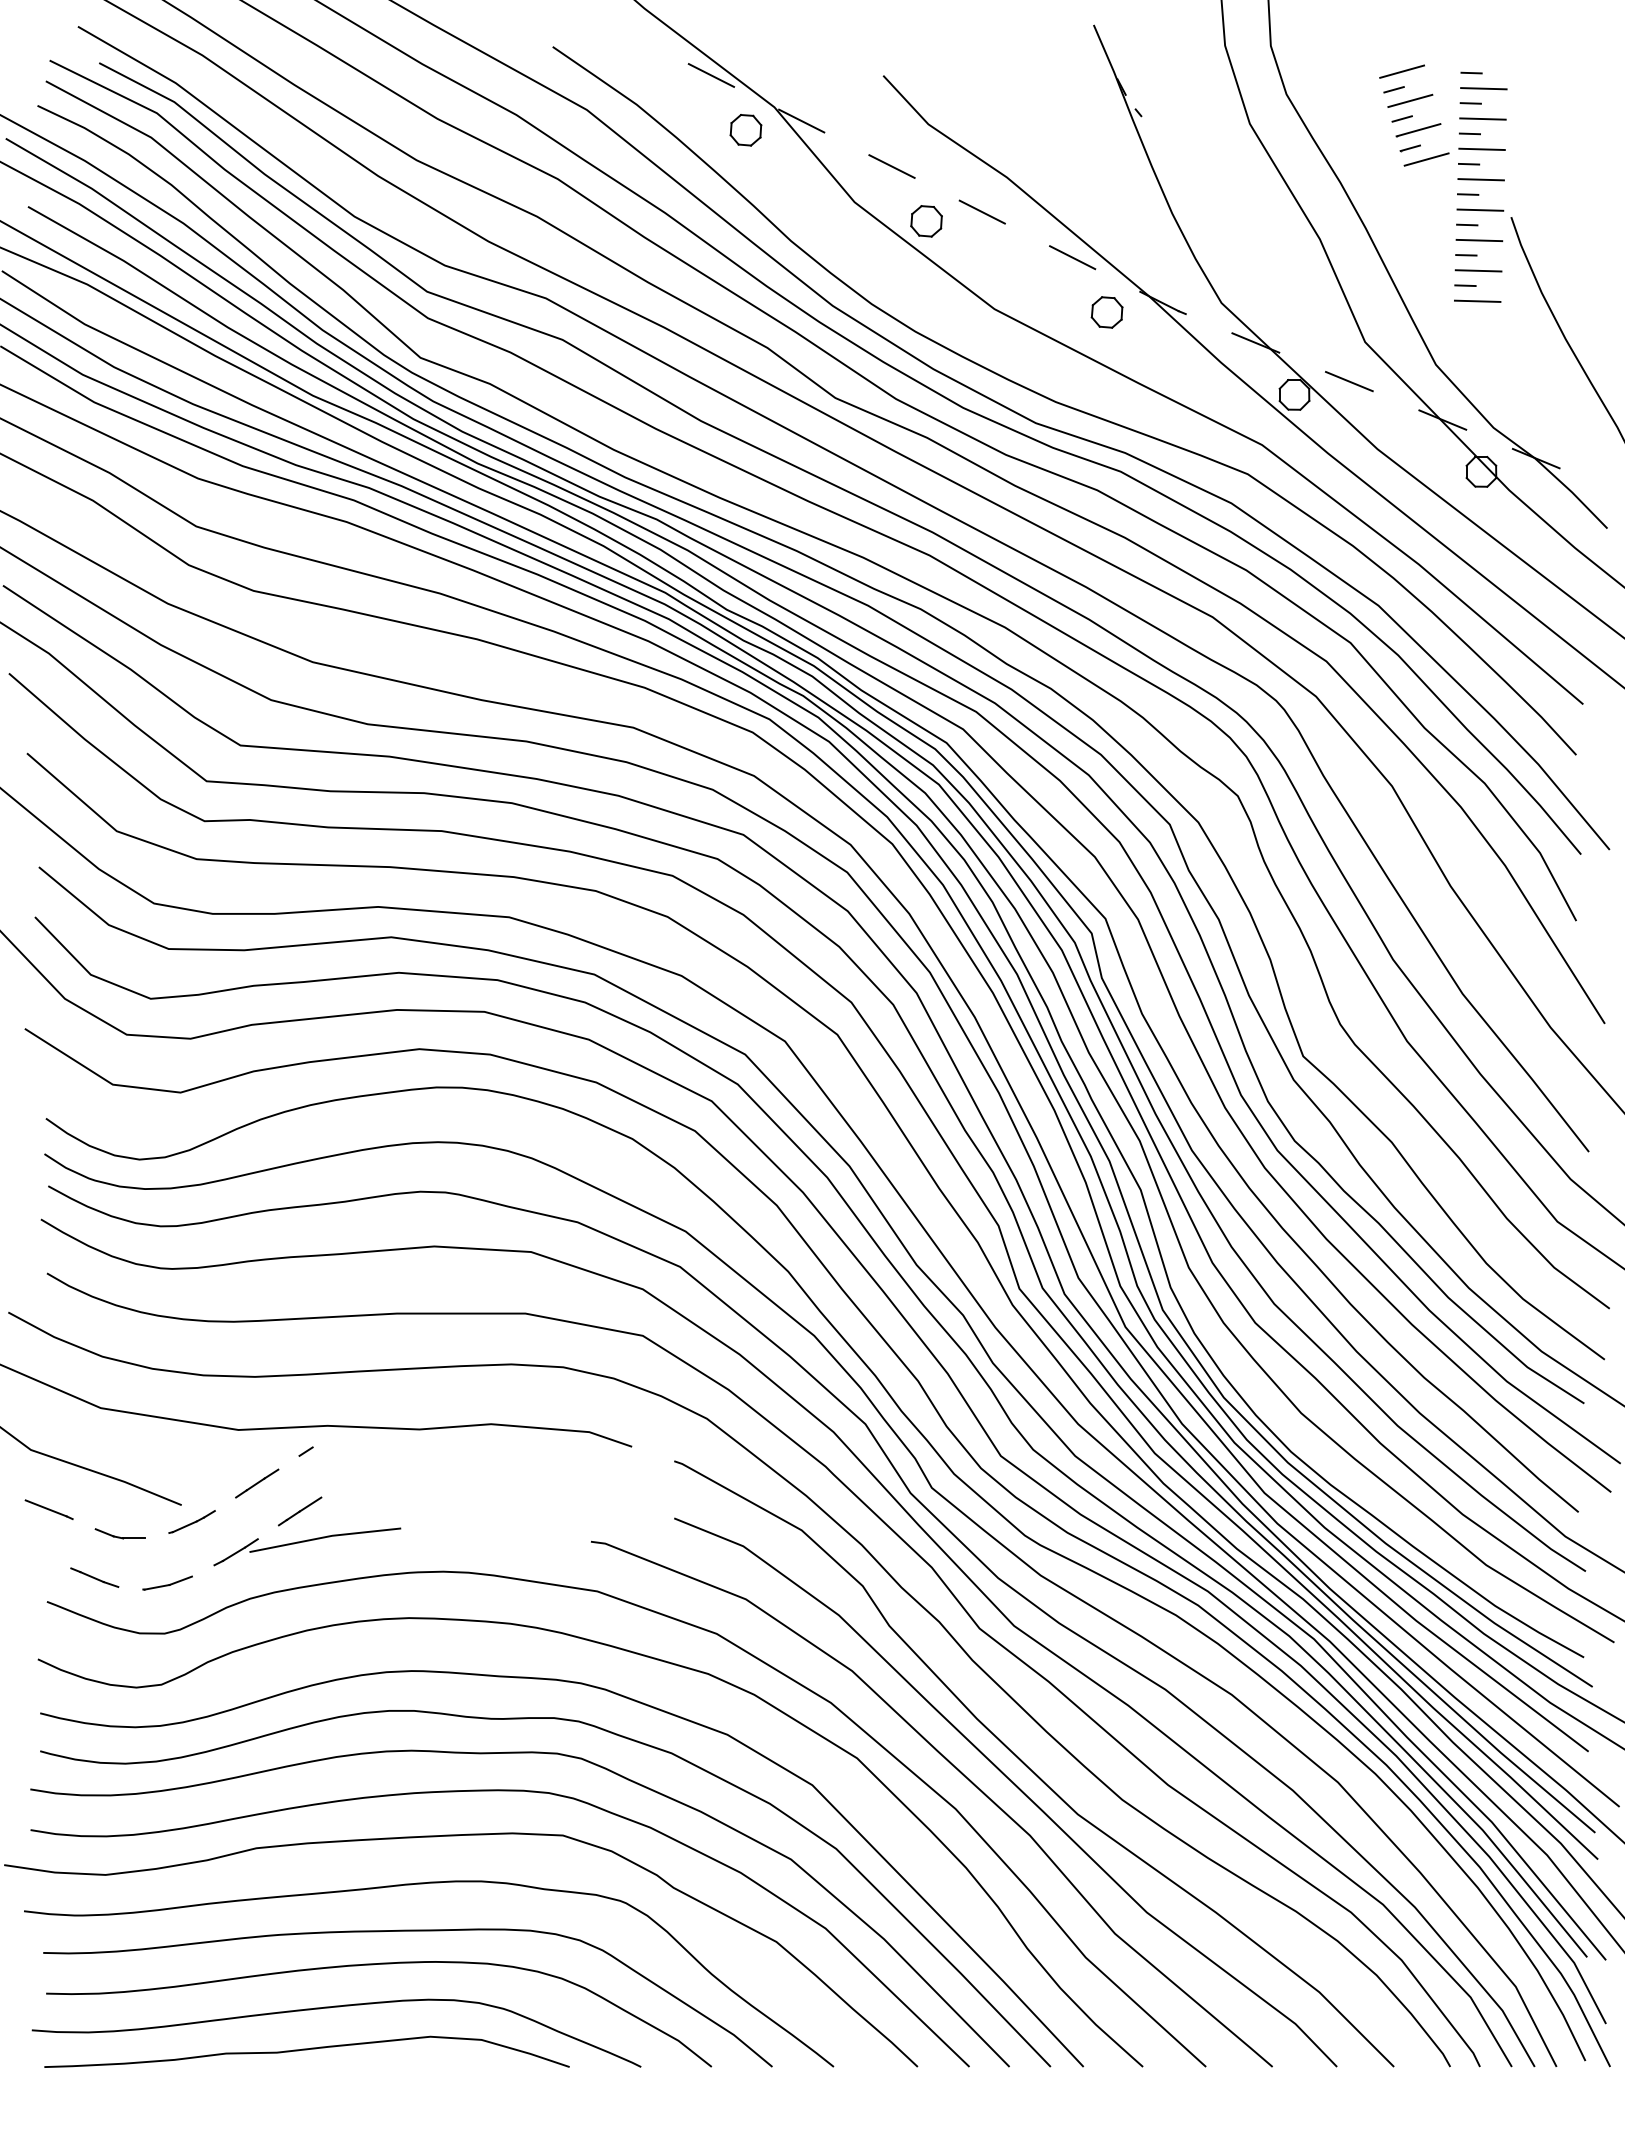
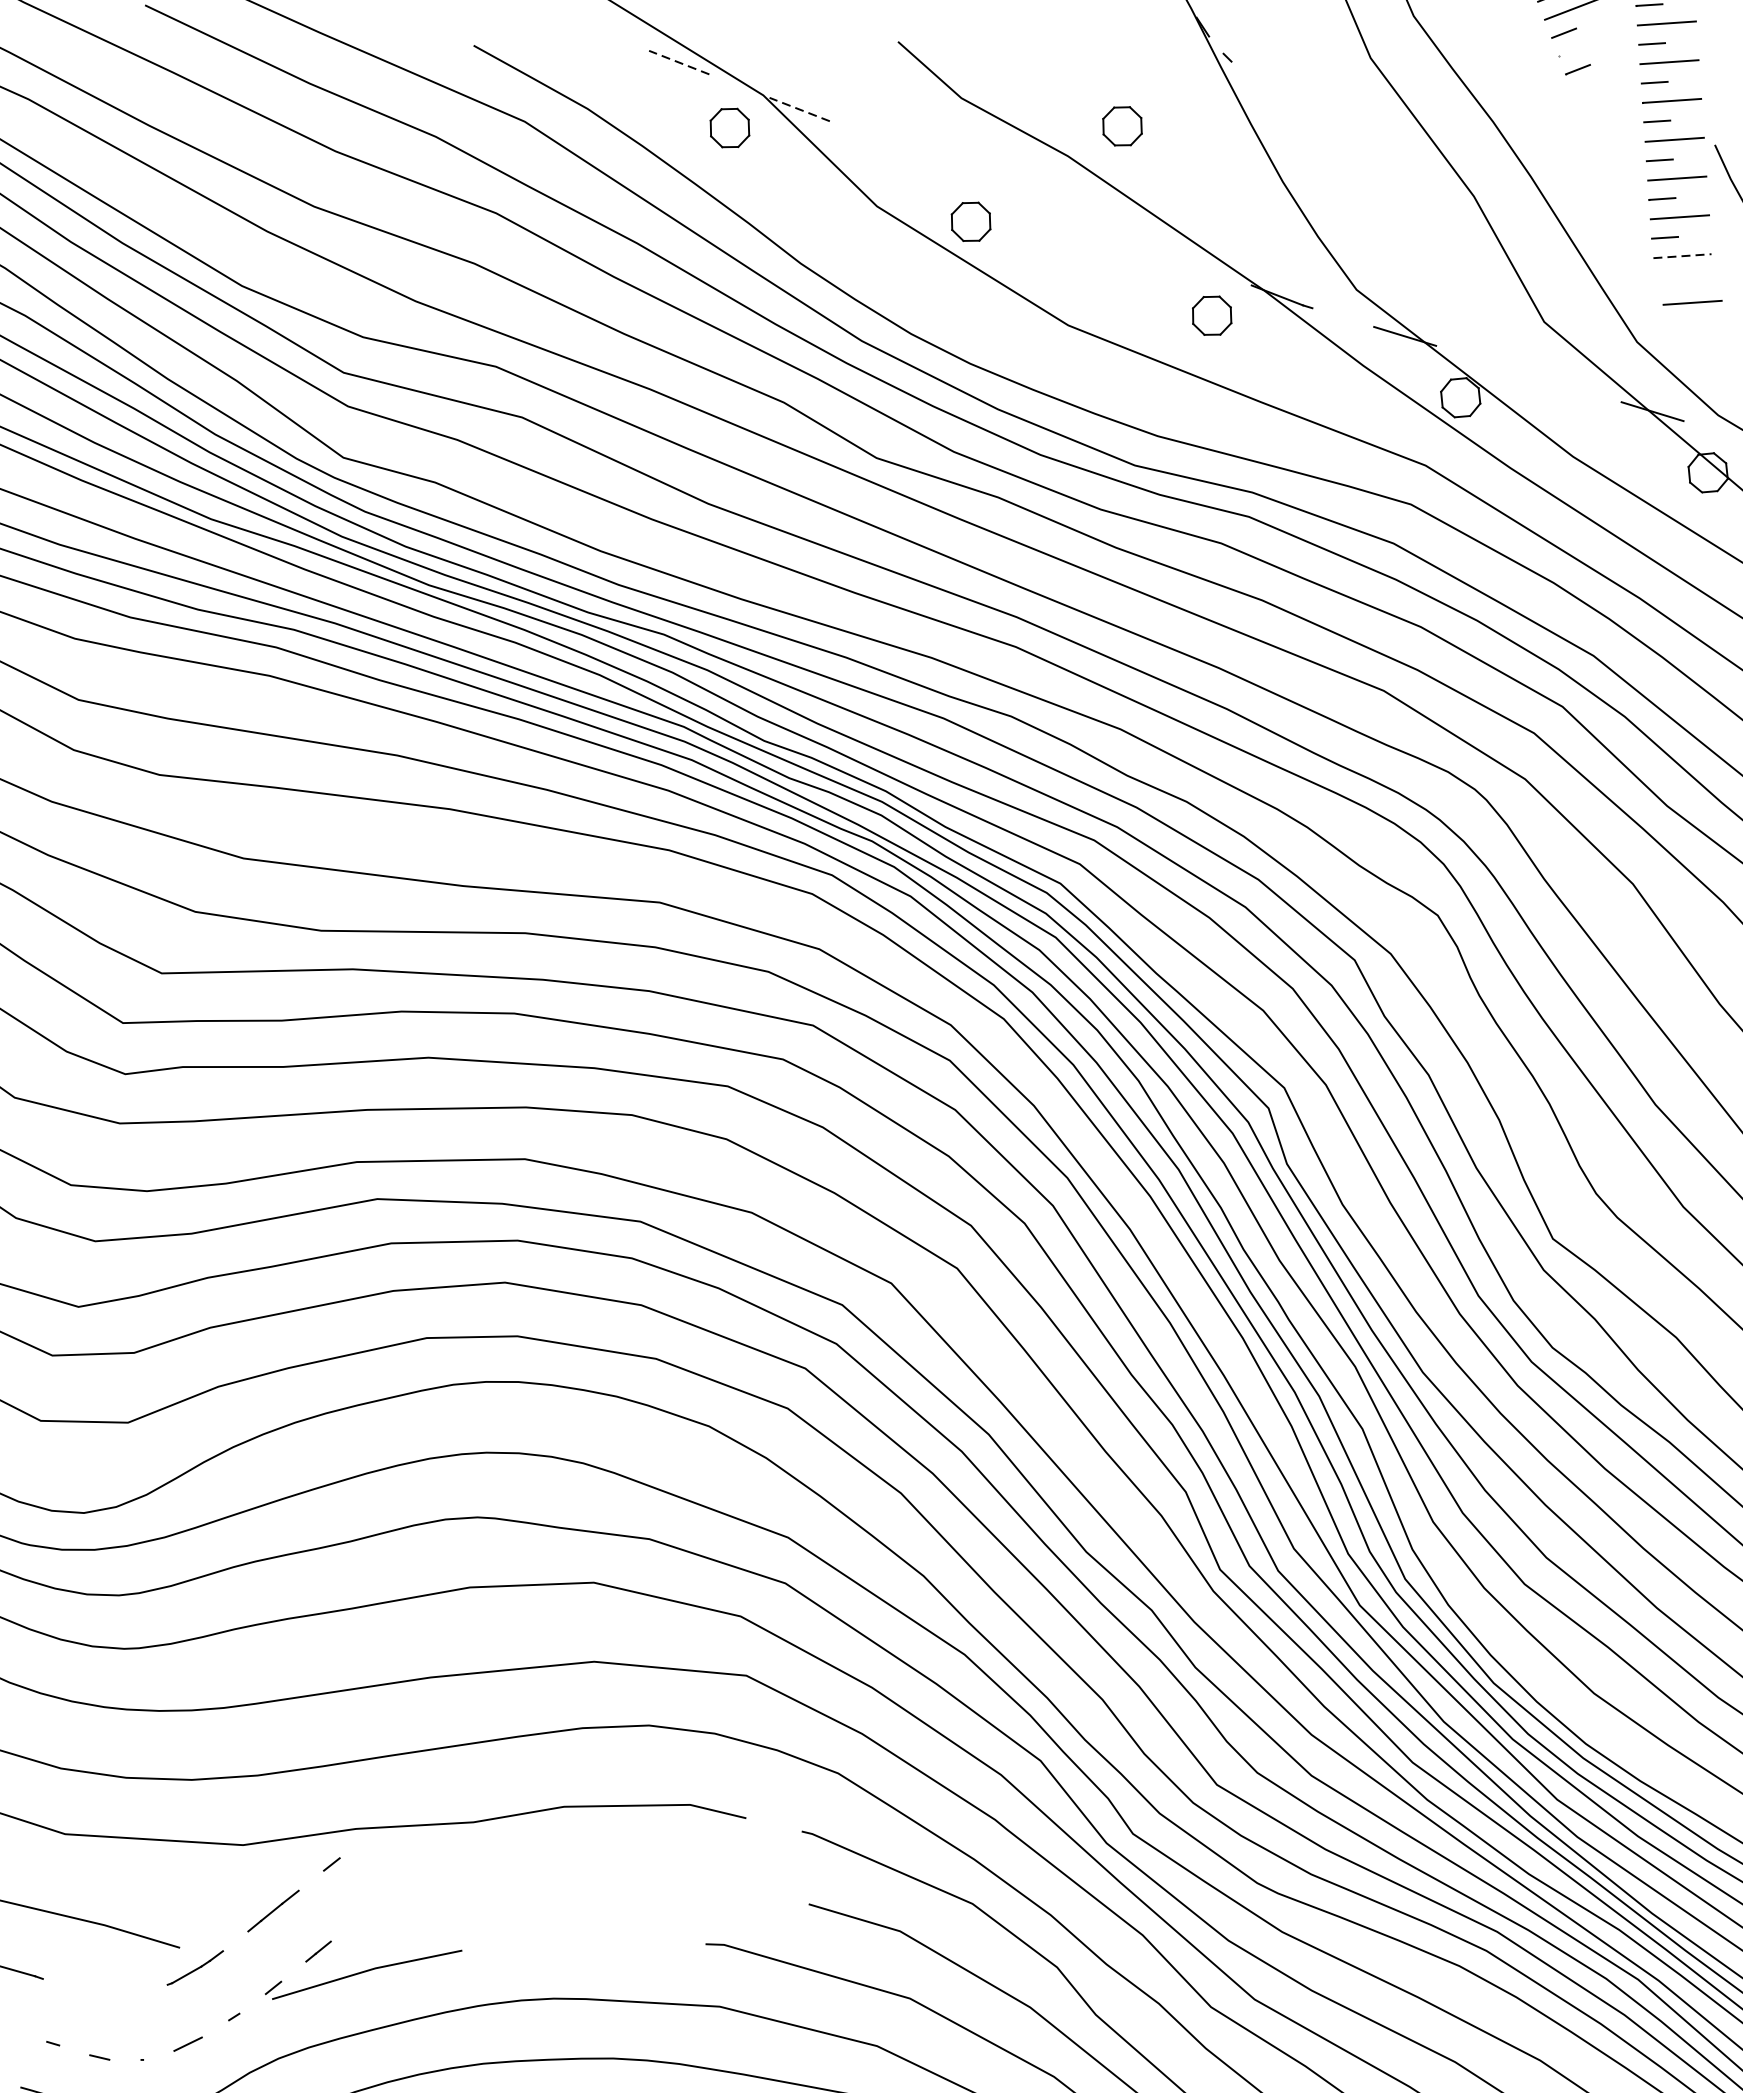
line: (711, 75) -> (679, 62), solid -> dashed
line: (801, 120) -> (799, 108), solid -> dashed
line: (1418, 130) -> (1586, 45), removed
part: (1051, 158) -> (1122, 126), added
line: (1426, 159) -> (1599, 81), removed
line: (891, 166) -> (919, 156), removed
line: (981, 211) -> (1039, 202), removed
line: (1072, 257) -> (1161, 250), removed
line: (1477, 301) -> (1682, 256), solid -> dashed
line: (1481, 337) -> (1691, 301), added
line: (1348, 381) -> (1527, 374), removed
line: (310, 1504) -> (343, 1931), removed
part: (119, 1533) -> (104, 1991), removed
line: (233, 1553) -> (251, 2003), removed
line: (91, 1577) -> (74, 2050), removed
line: (156, 1586) -> (157, 2054), removed

